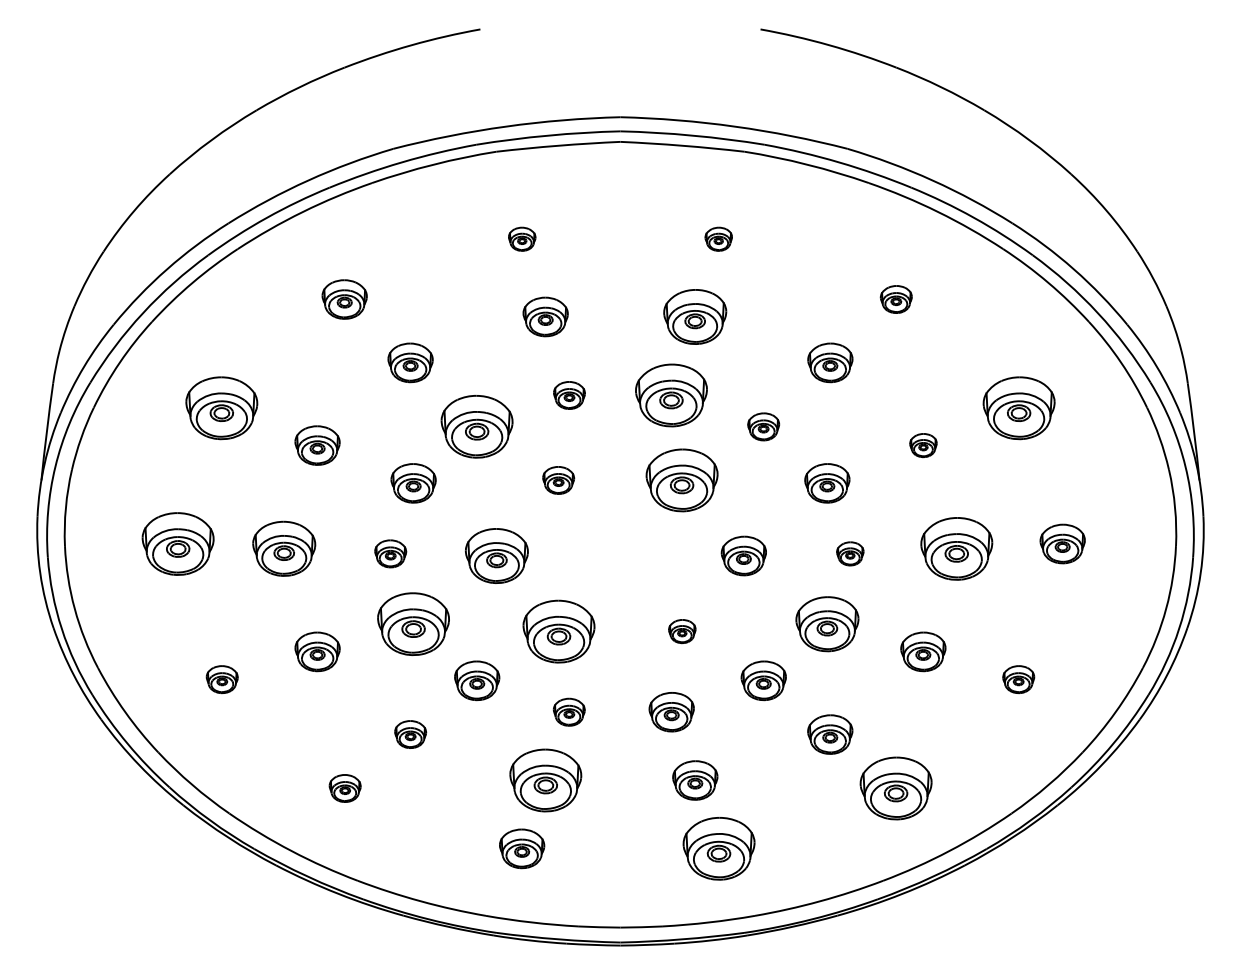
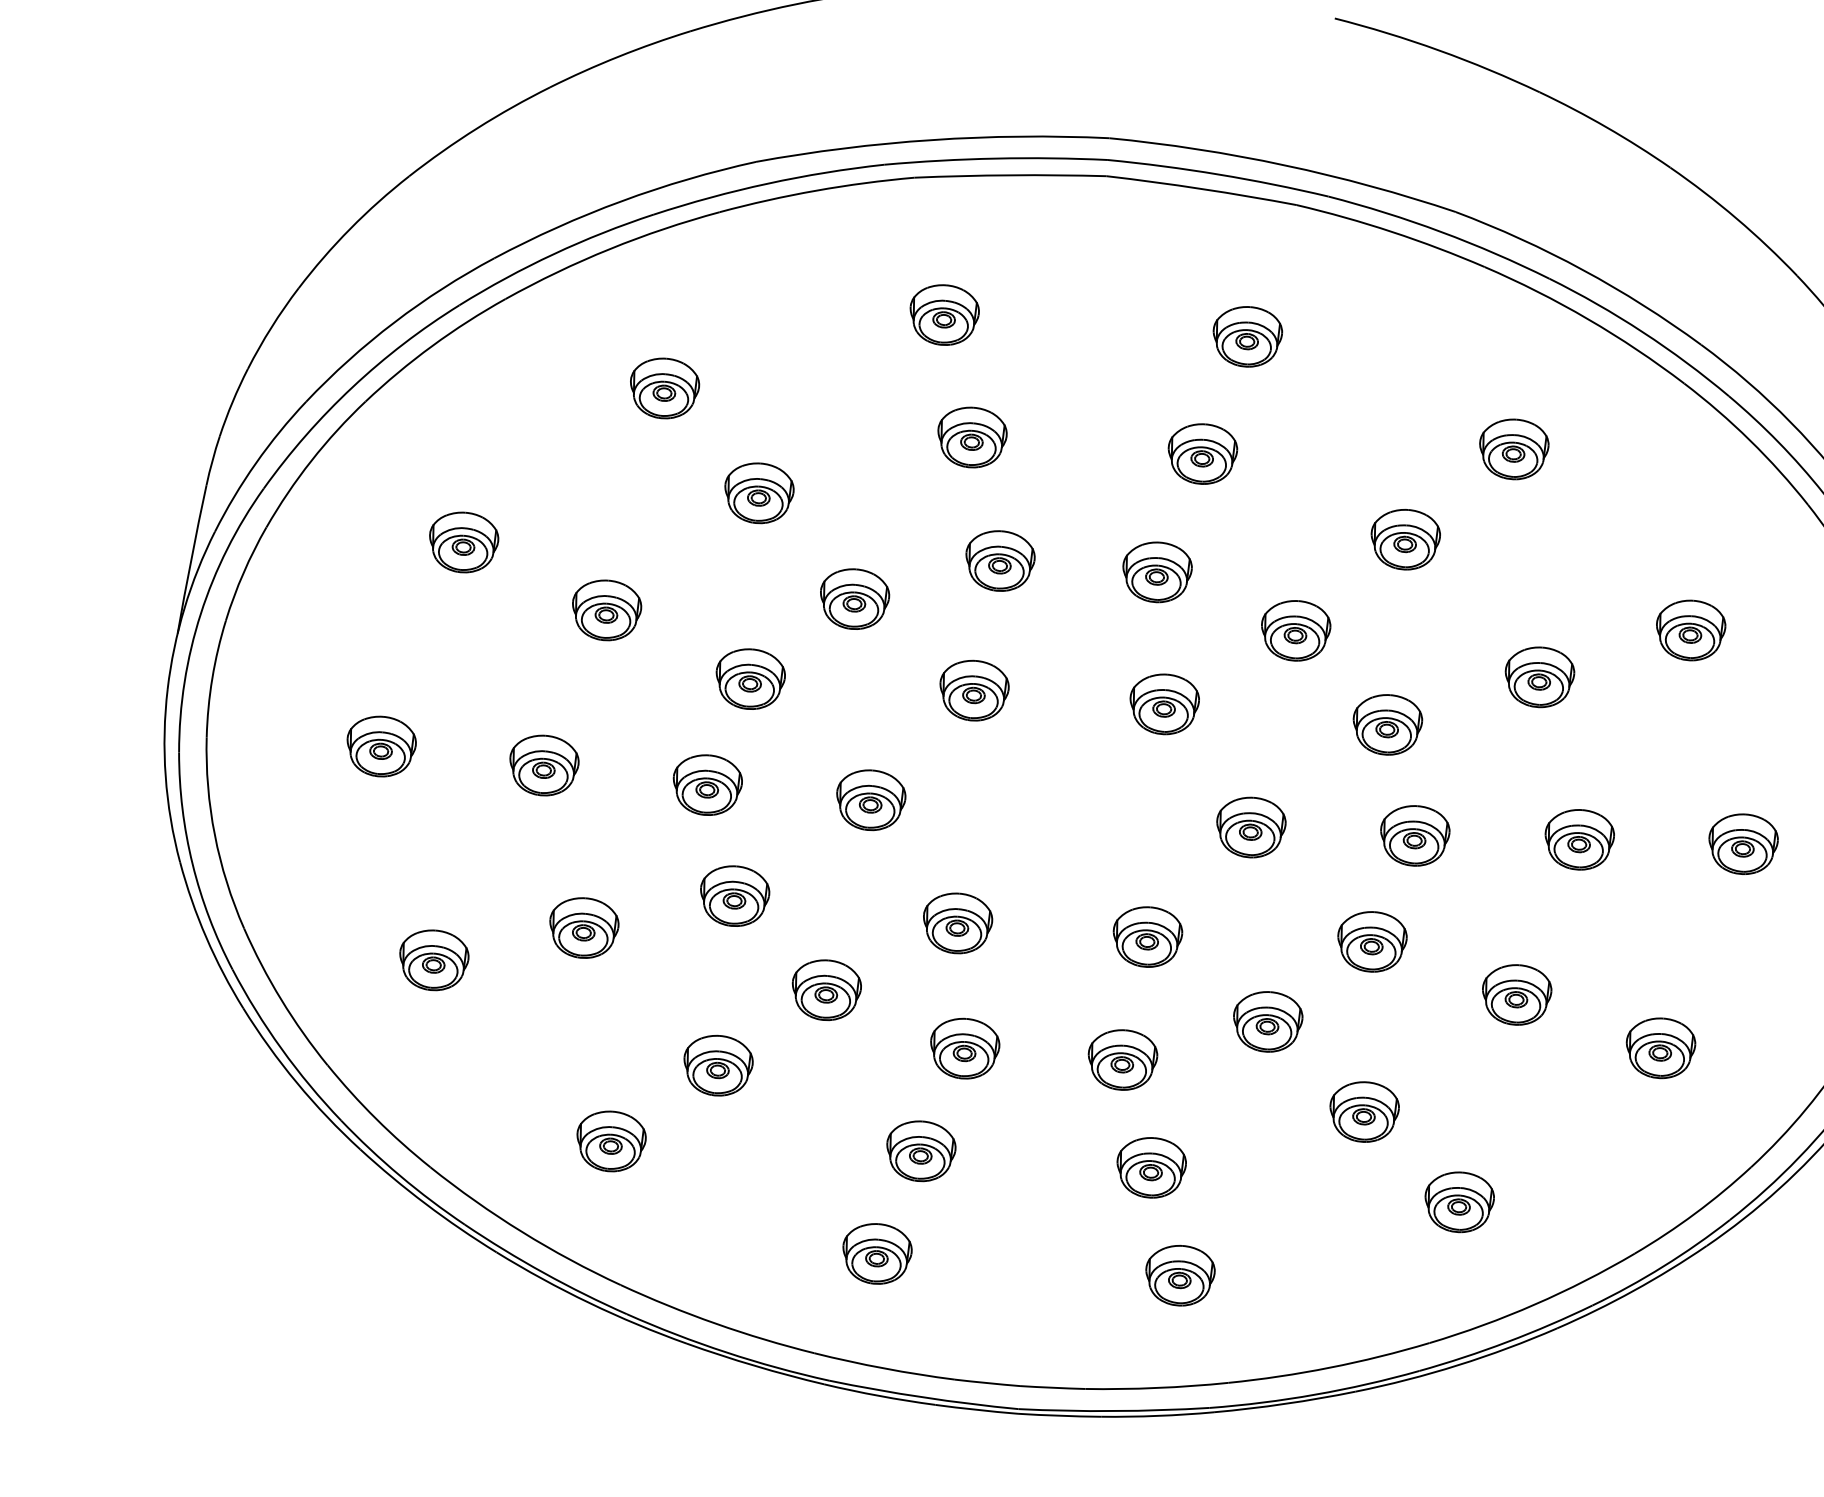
part: (522, 239) -> (945, 315), size x1.67
part: (718, 239) -> (1246, 337), size x1.67
part: (896, 299) -> (1514, 449), size x1.43
part: (695, 316) -> (1202, 453), size x0.71
part: (569, 395) -> (1000, 561), size x1.43
part: (671, 395) -> (1157, 572), size x0.62
part: (222, 408) -> (464, 542), size x0.62
part: (1018, 408) -> (1690, 630), size x0.62
part: (477, 426) -> (855, 598), size x0.62
part: (763, 426) -> (1295, 630), size x1.43
part: (923, 445) -> (1539, 677), size x1.67
part: (558, 480) -> (973, 690), size x1.43
part: (682, 480) -> (1164, 704), size x0.62
part: (178, 543) -> (381, 745), size x0.62
part: (284, 548) -> (544, 765), size x0.71
part: (956, 548) -> (1579, 839), size x0.62
part: (390, 553) -> (707, 784), size x1.43
part: (850, 553) -> (1415, 835), size x1.67
part: (497, 555) -> (871, 799), size x0.71
part: (413, 624) -> (734, 896), size x0.62
part: (827, 624) -> (1372, 942), size x0.71
part: (558, 631) -> (957, 923), size x0.62
part: (682, 631) -> (1148, 936), size x1.67
part: (222, 679) -> (434, 960), size x1.43
part: (1018, 679) -> (1660, 1047), size x1.43
part: (569, 712) -> (965, 1049), size x1.43
part: (410, 734) -> (717, 1065), size x1.43
part: (545, 780) -> (920, 1151), size x0.62
part: (345, 788) -> (611, 1141), size x1.43
part: (895, 788) -> (1458, 1202), size x0.62
part: (718, 848) -> (1179, 1275), size x0.62

